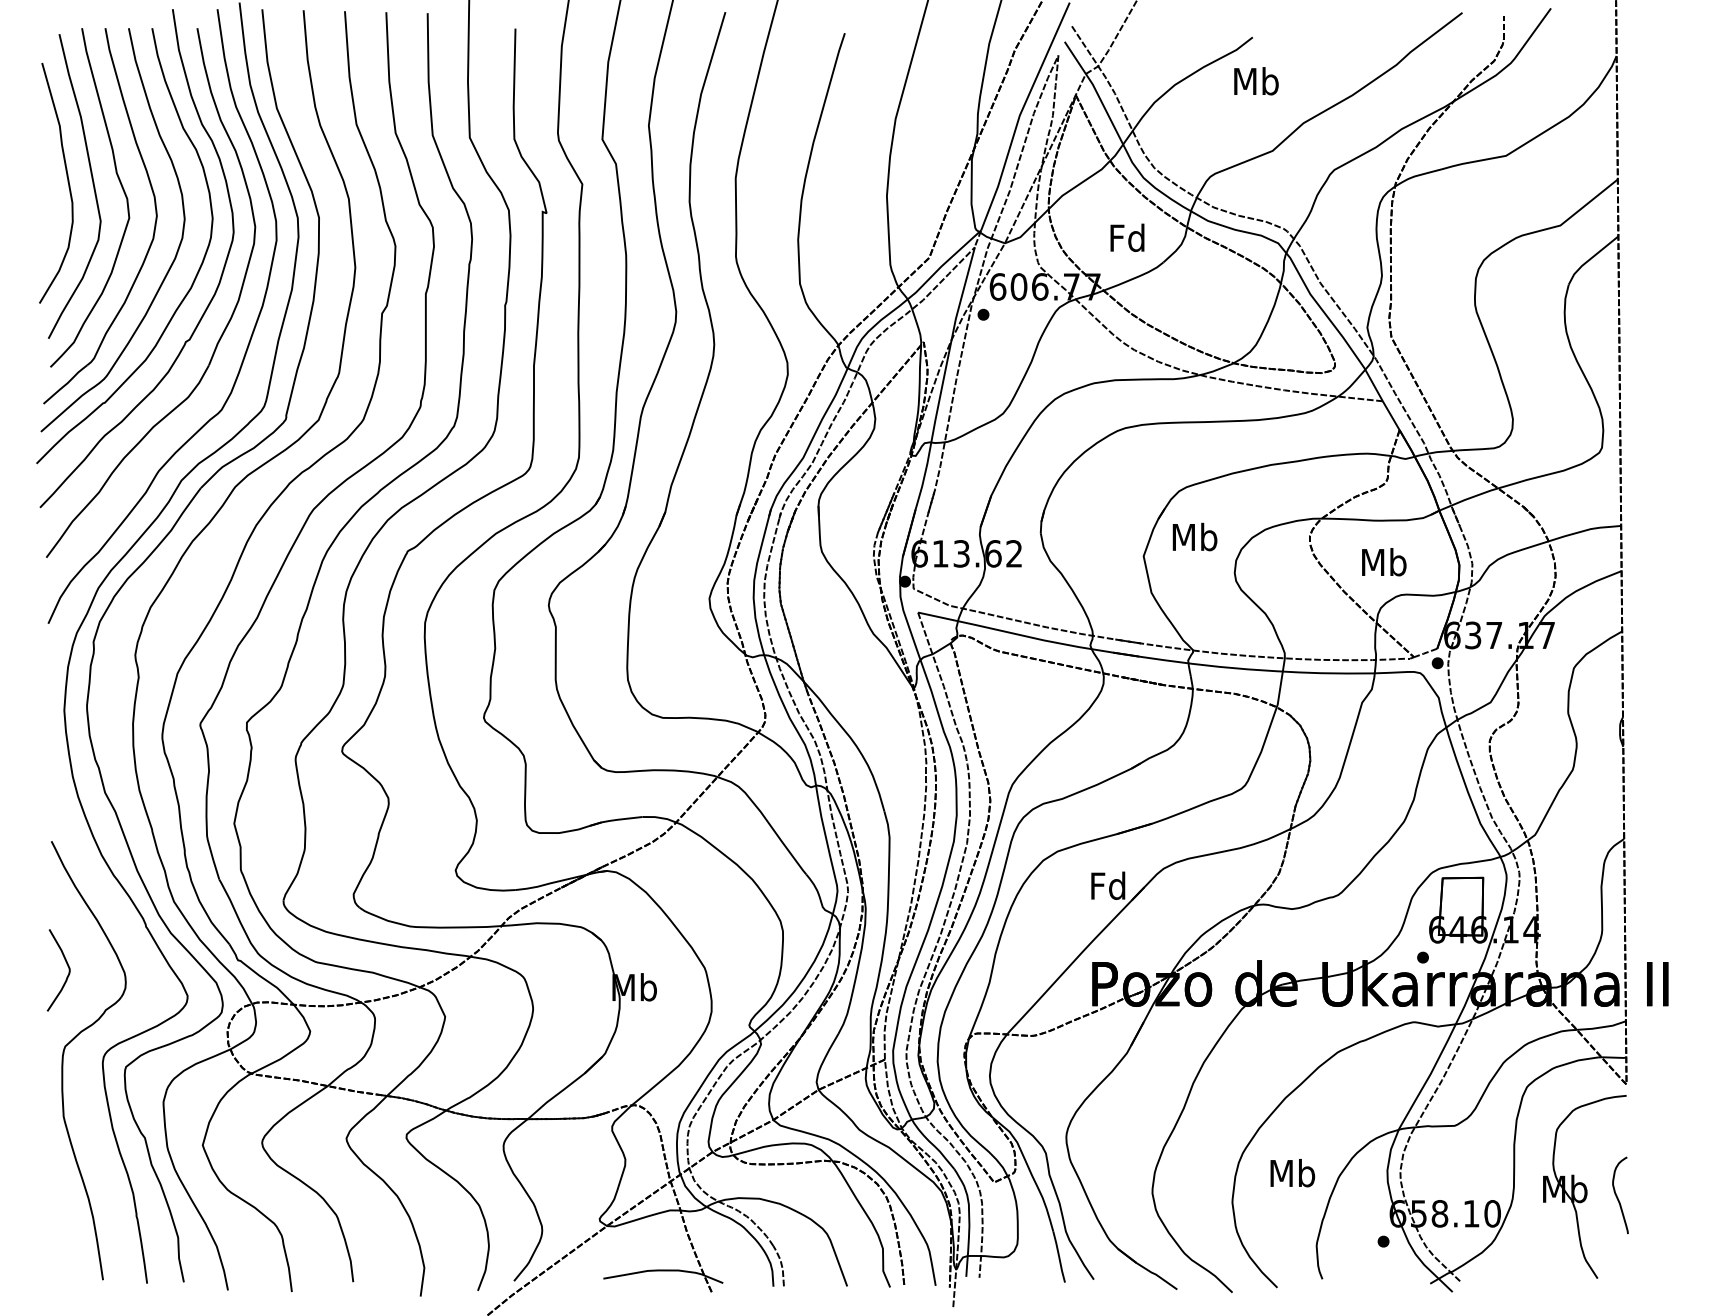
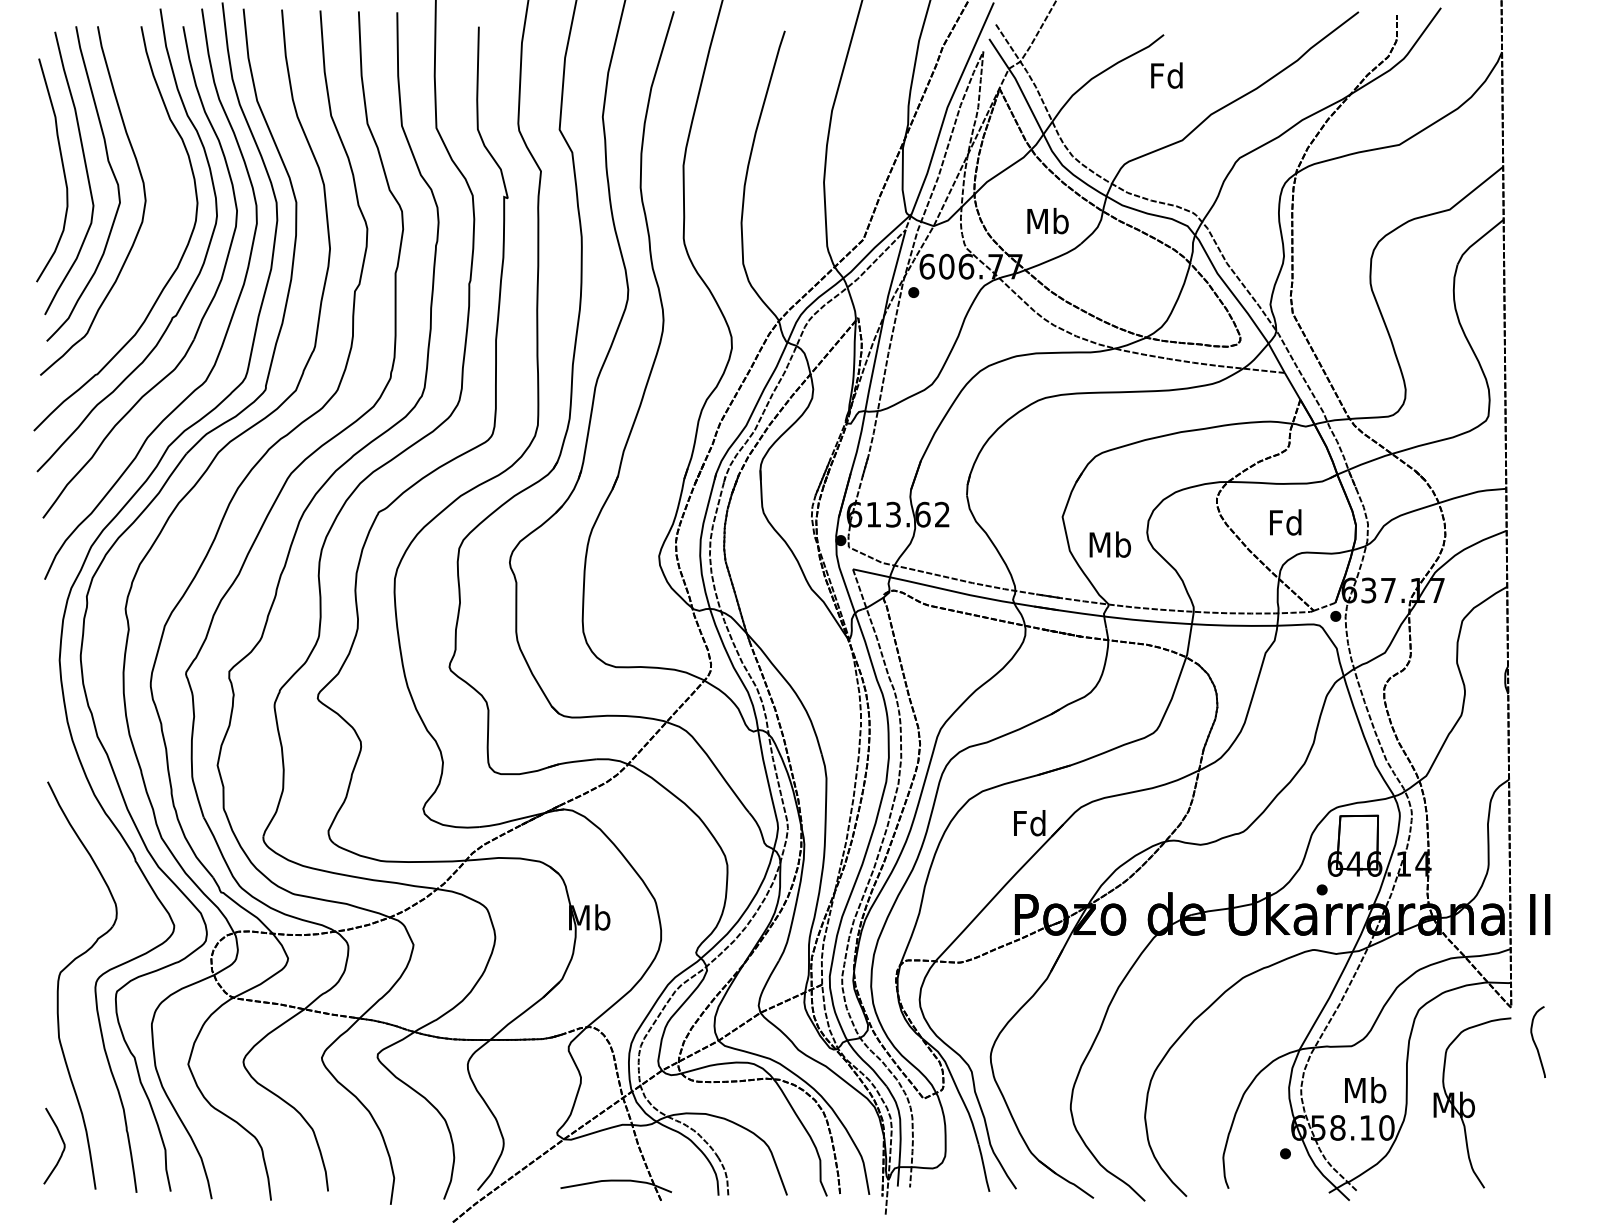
text: (1256, 81) -> (1167, 75), Mb -> Fd
text: (1127, 237) -> (1047, 220), Fd -> Mb
curve: (176, 251) -> (163, 233), removed
text: (1194, 536) -> (1109, 544), moved
text: (1384, 562) -> (1286, 522), Mb -> Fd
curve: (67, 966) -> (62, 1142), moved
text: (1292, 1173) -> (1365, 1090), moved
curve: (1618, 1197) -> (1536, 1044), moved

